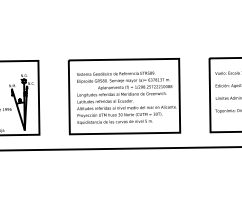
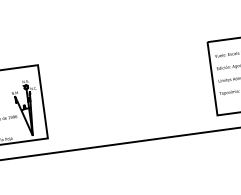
part: (124, 96) -> (127, 90), removed

